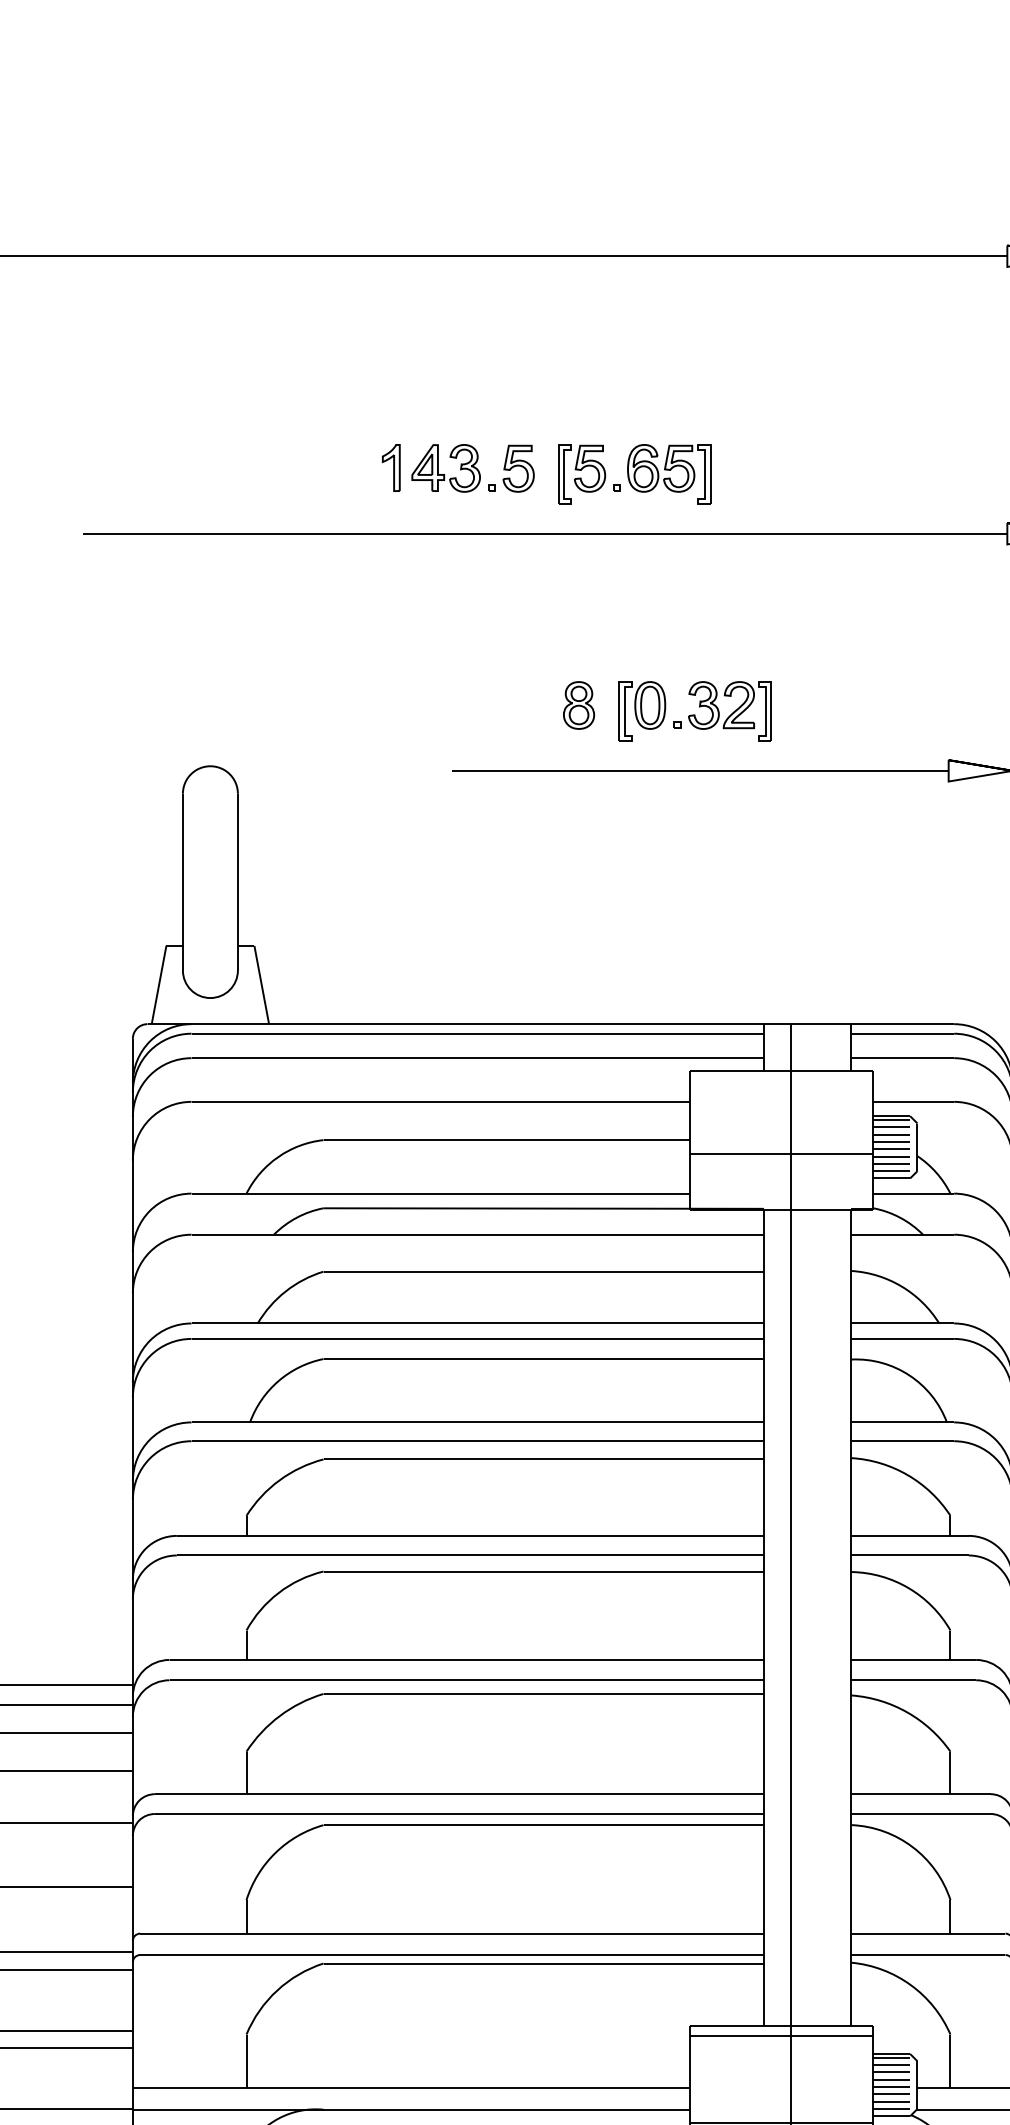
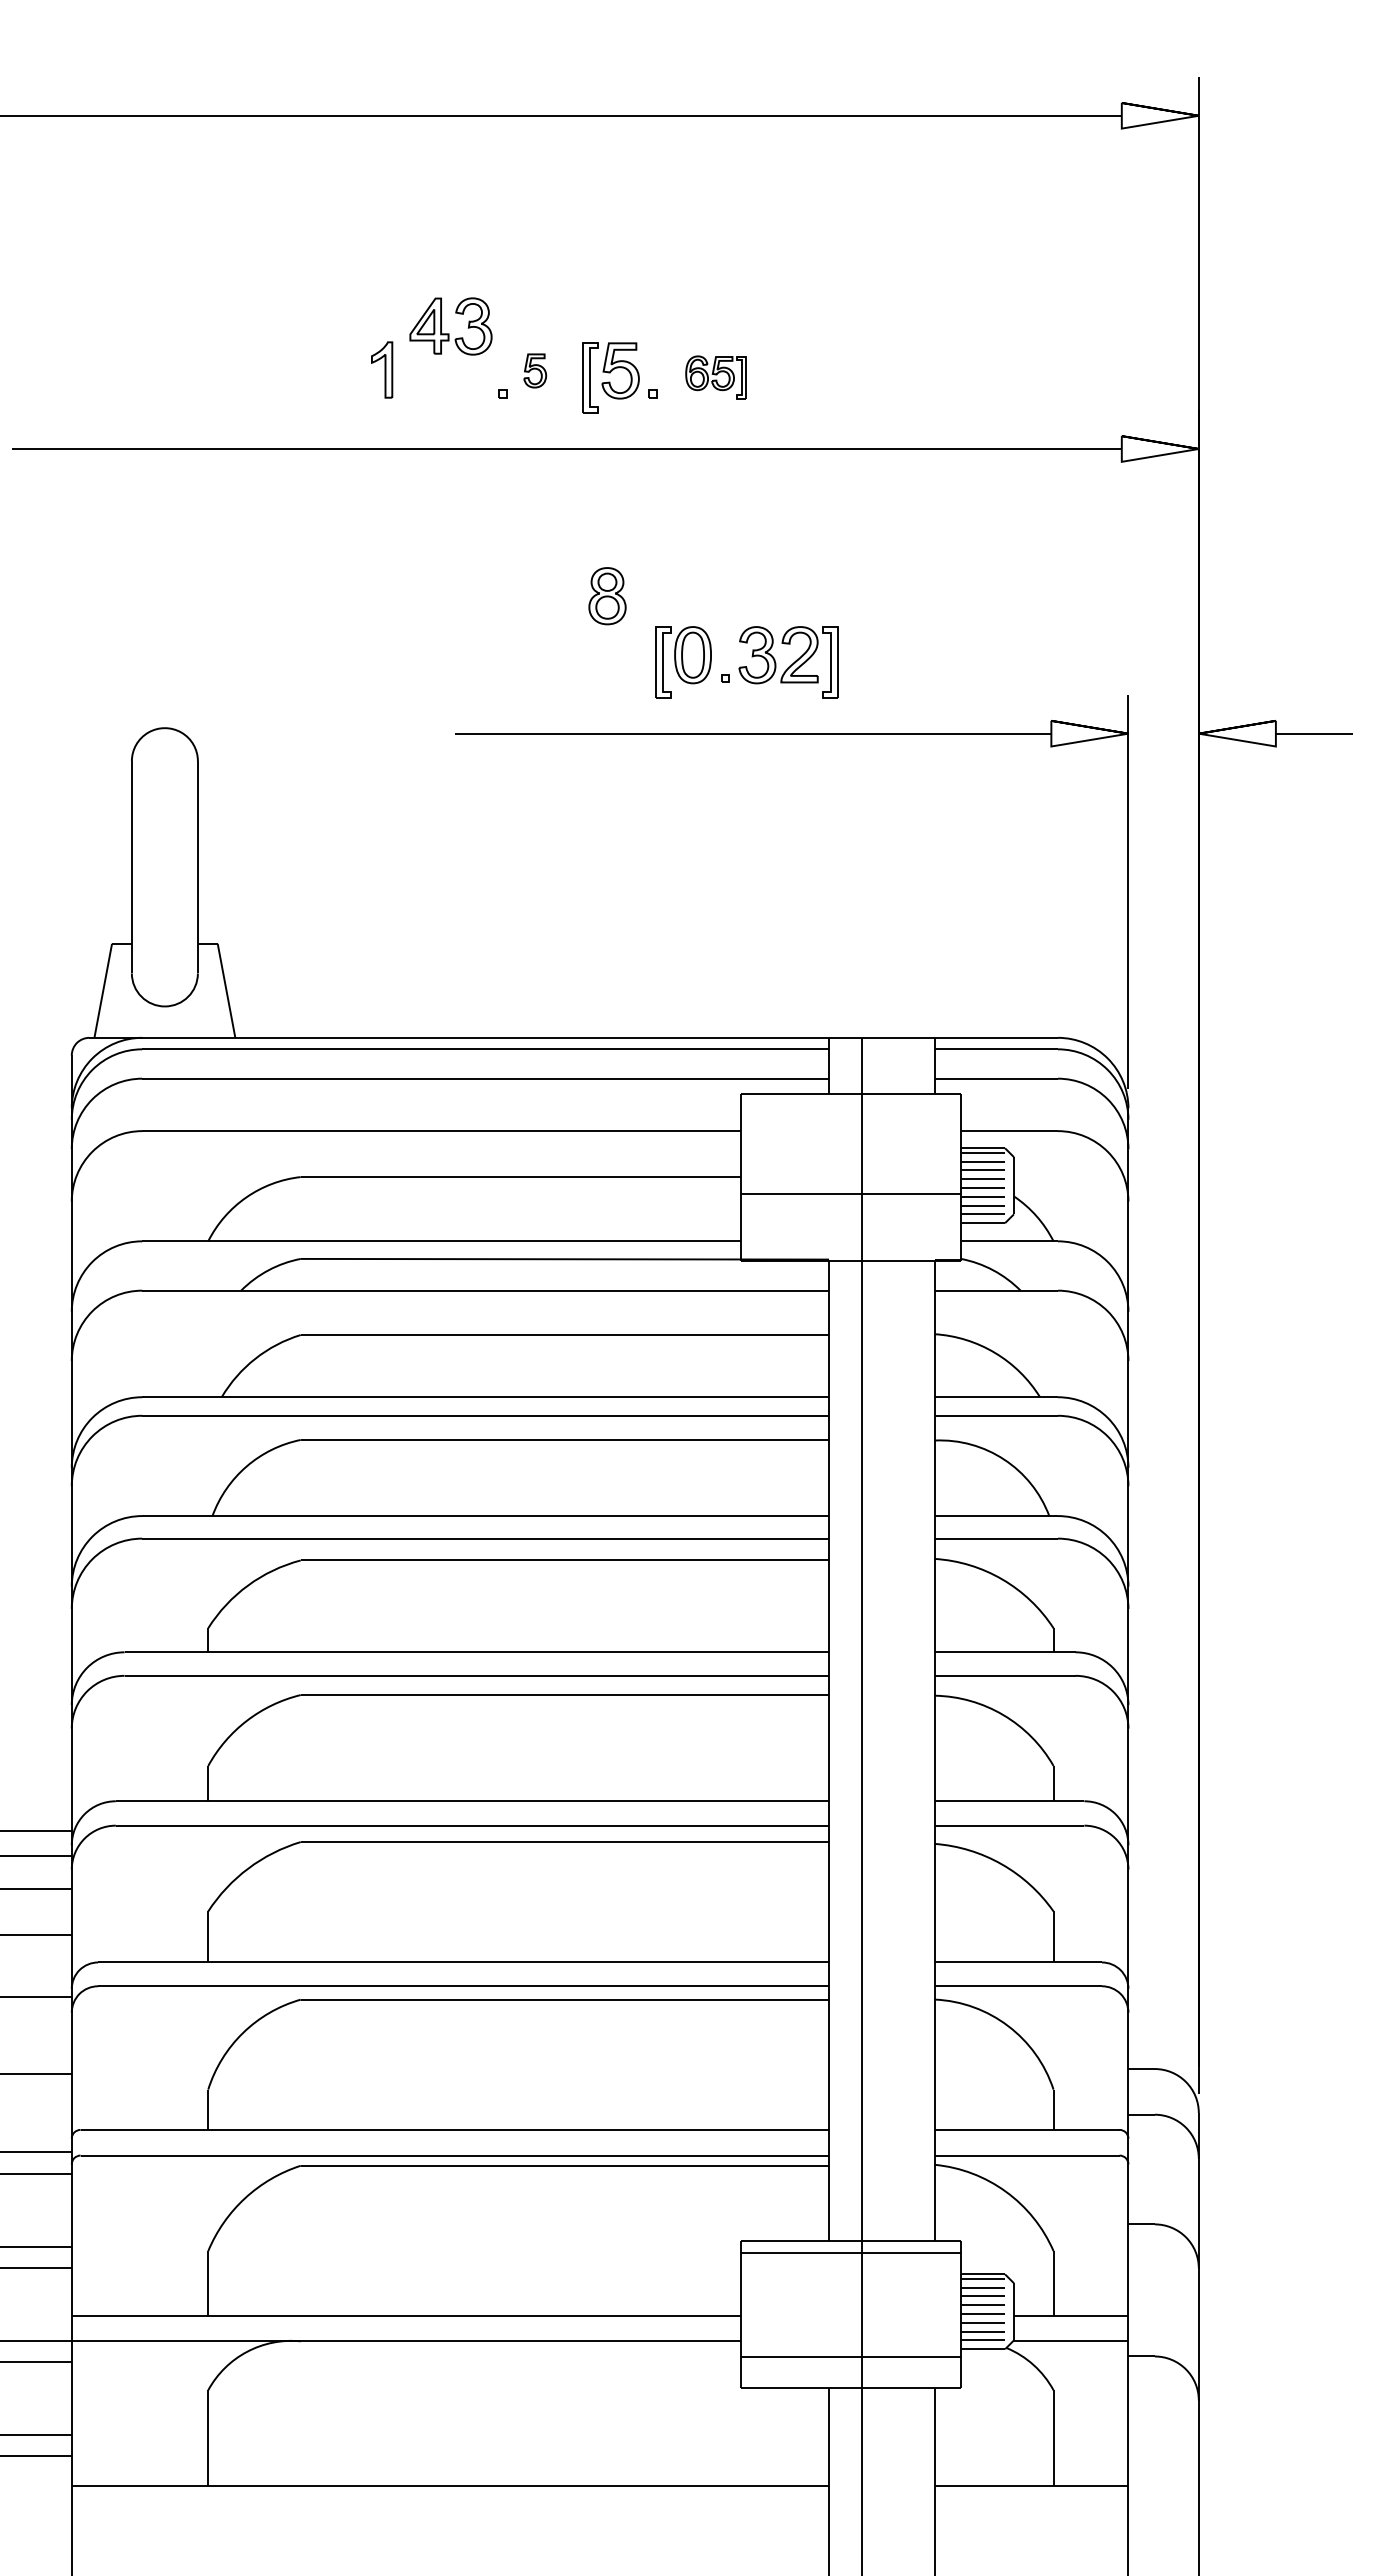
part: (519, 468) -> (535, 370), size x0.6
part: (444, 474) -> (449, 333), moved
part: (668, 474) -> (715, 377), size x0.6
part: (579, 705) -> (607, 596), moved

